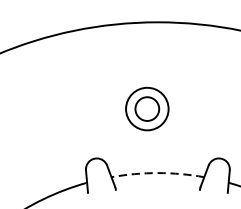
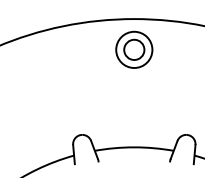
part: (147, 108) -> (134, 49), moved
arc: (158, 173) -> (134, 147), dashed -> solid

